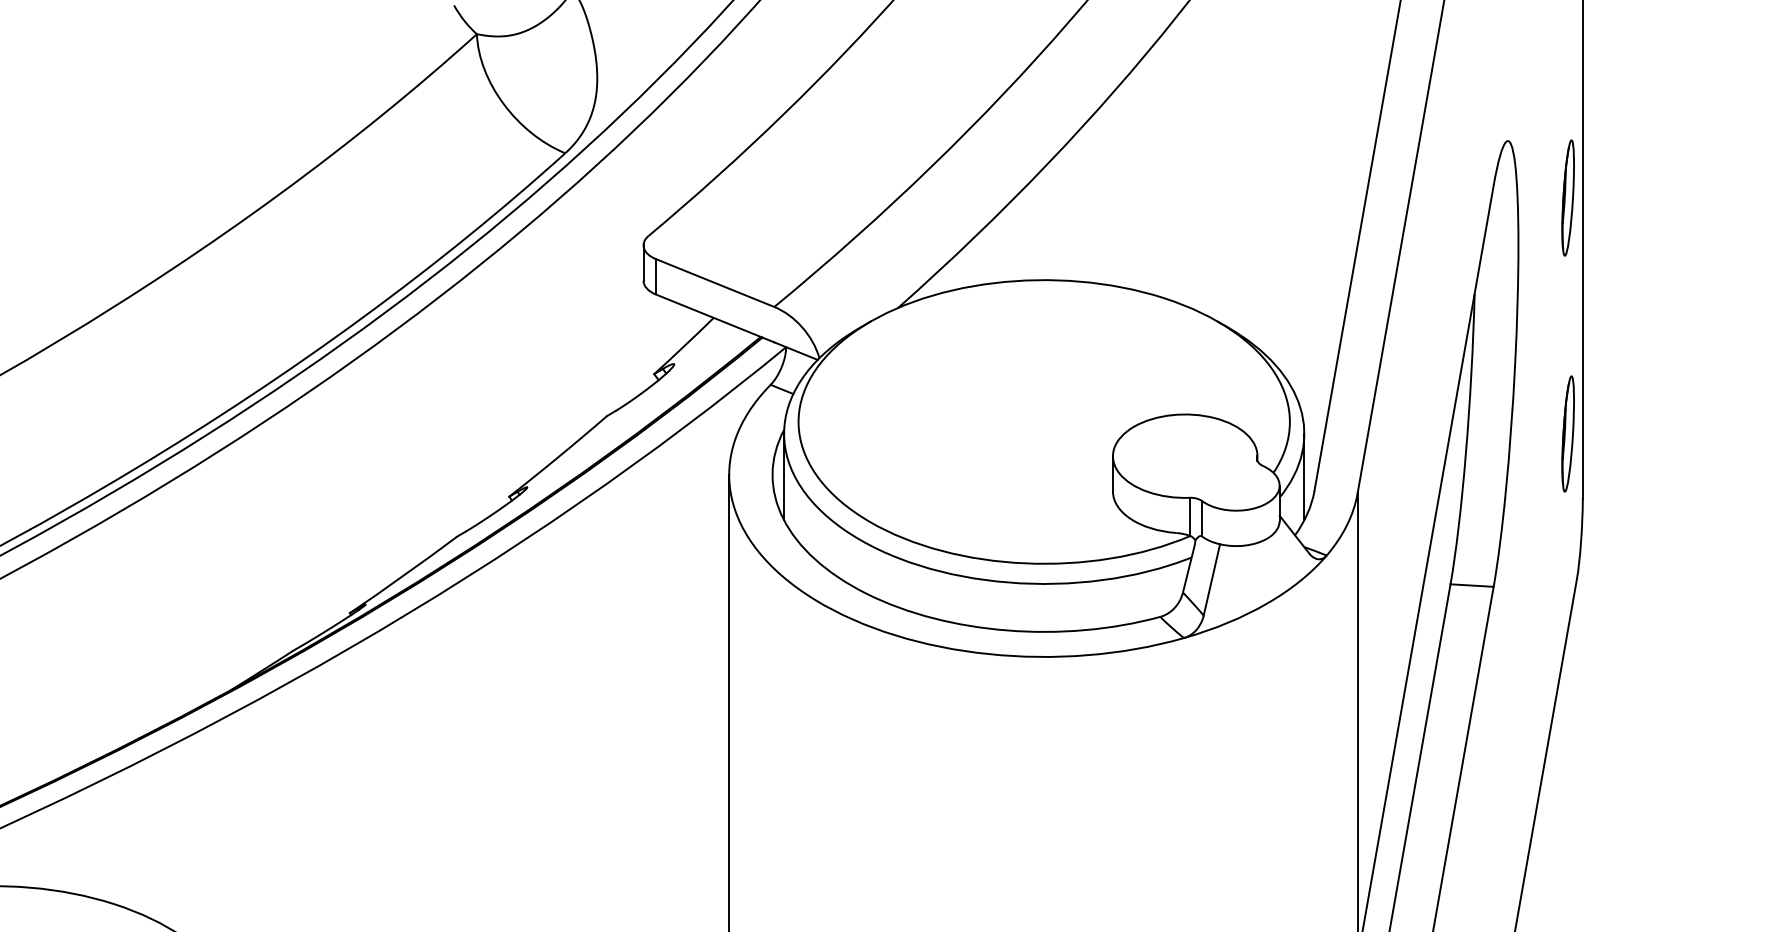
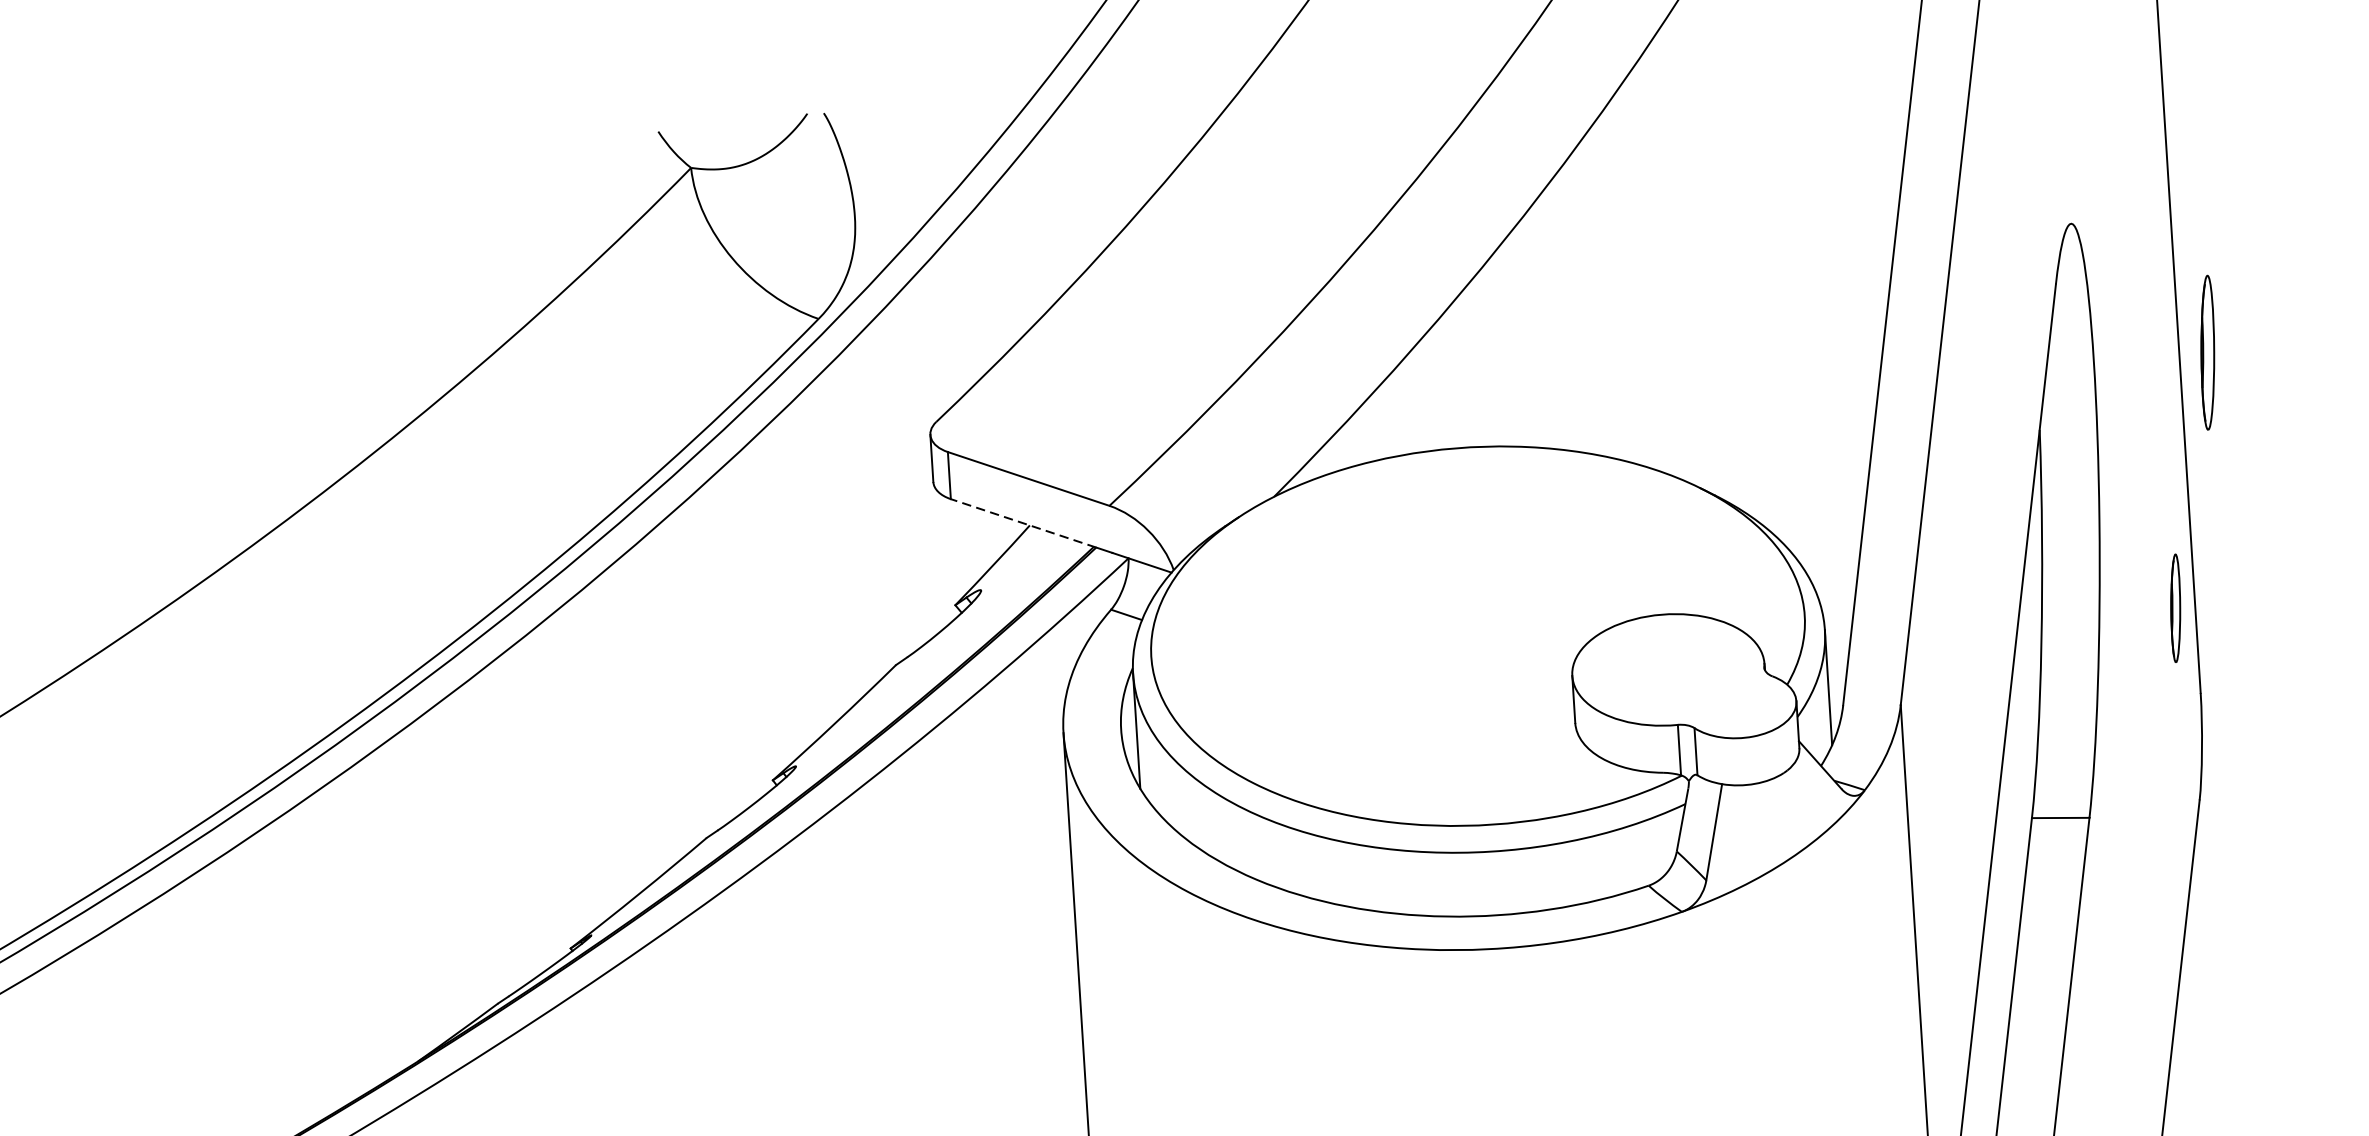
part: (1567, 197) -> (2206, 352), moved
line: (709, 316) -> (1024, 523), solid -> dashed
part: (1567, 433) -> (2174, 607), size x0.7

